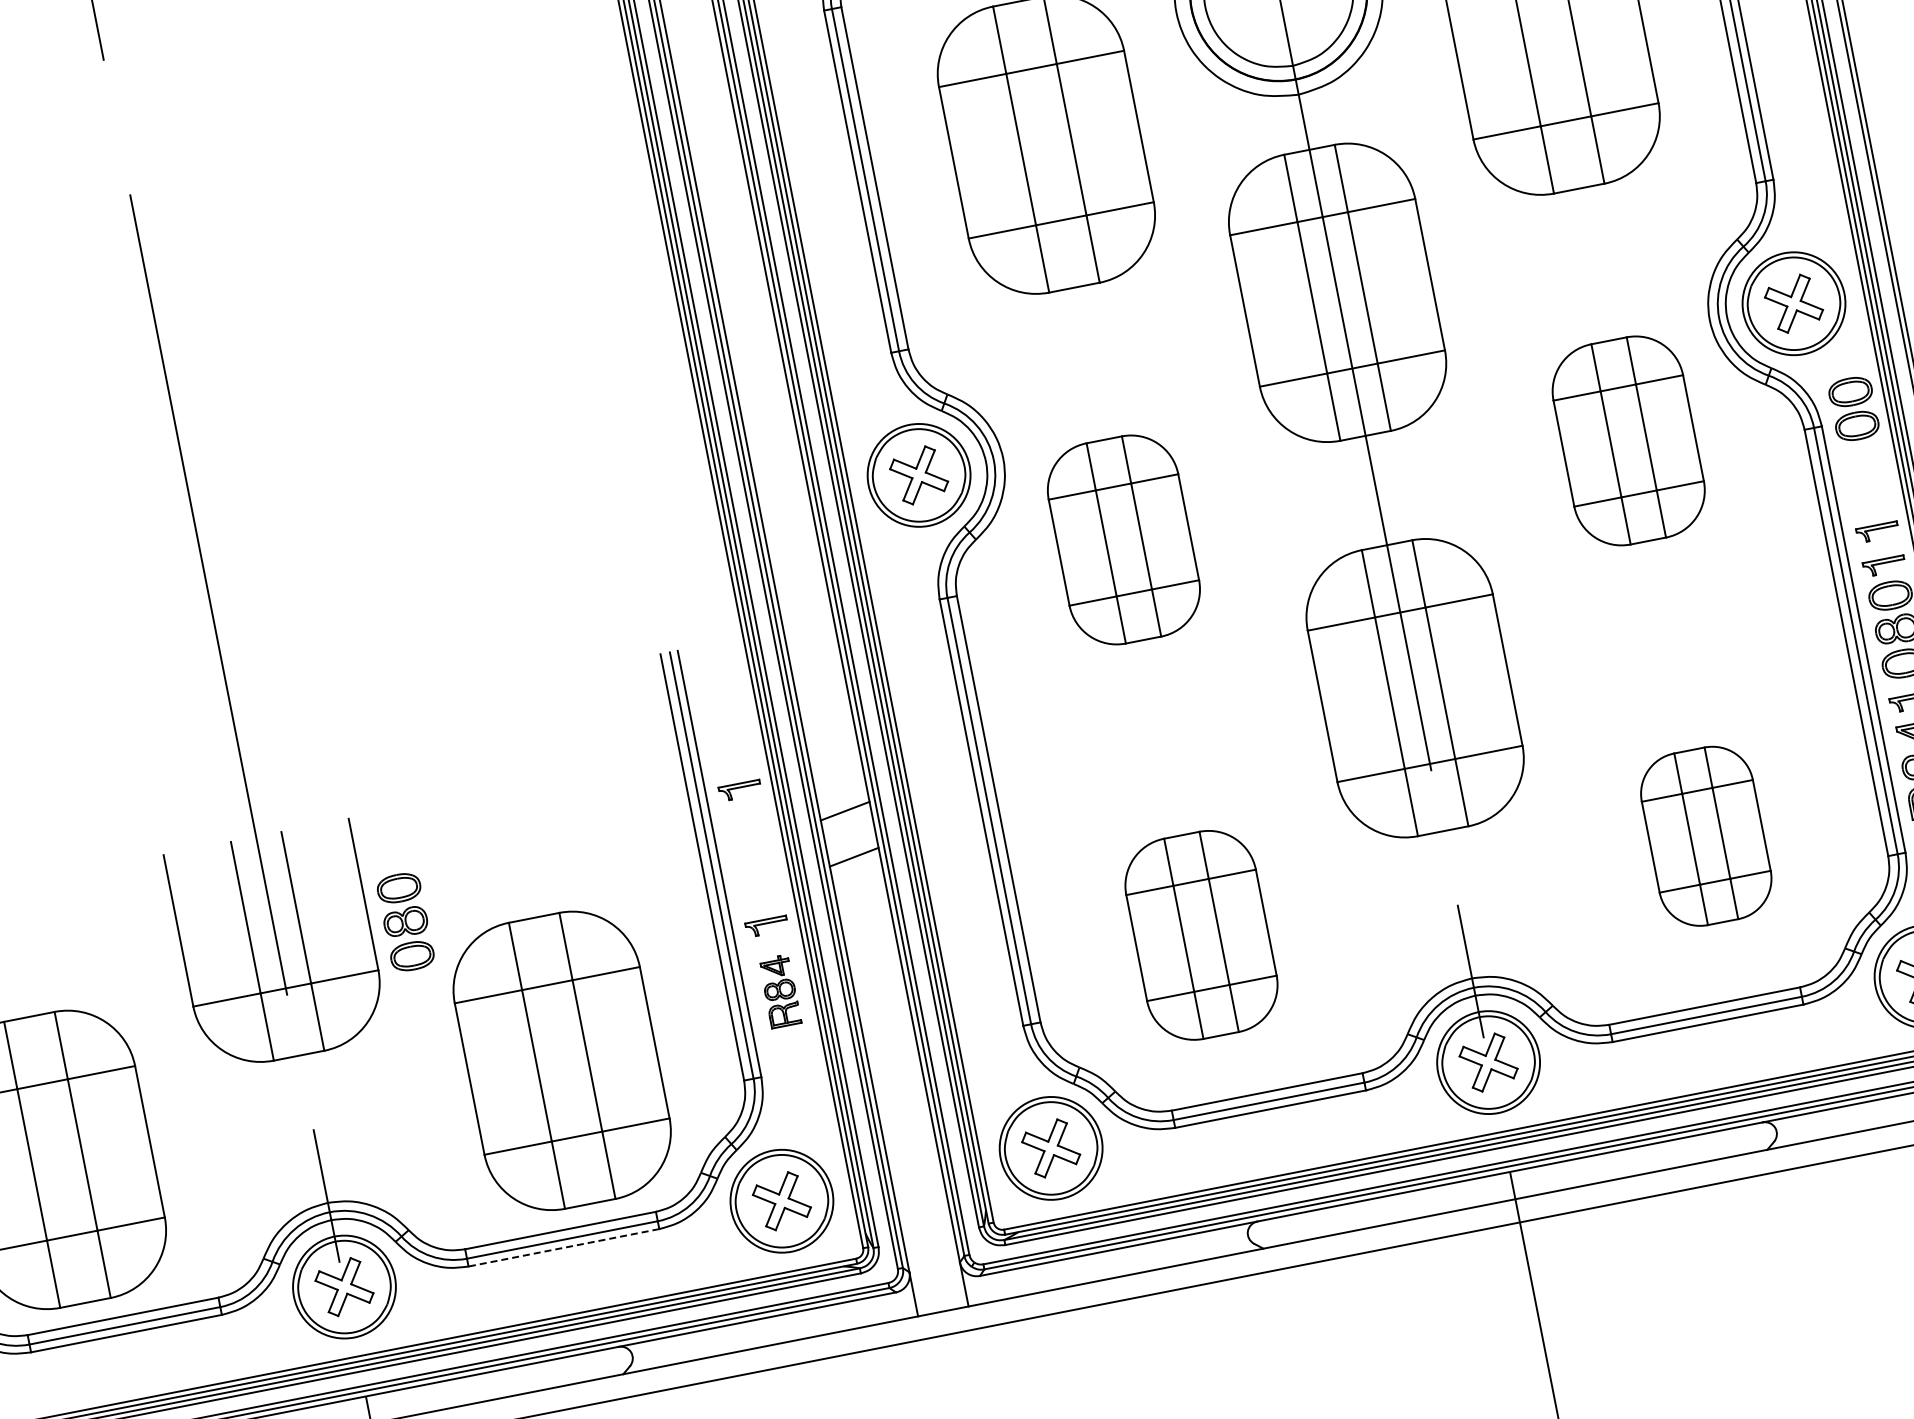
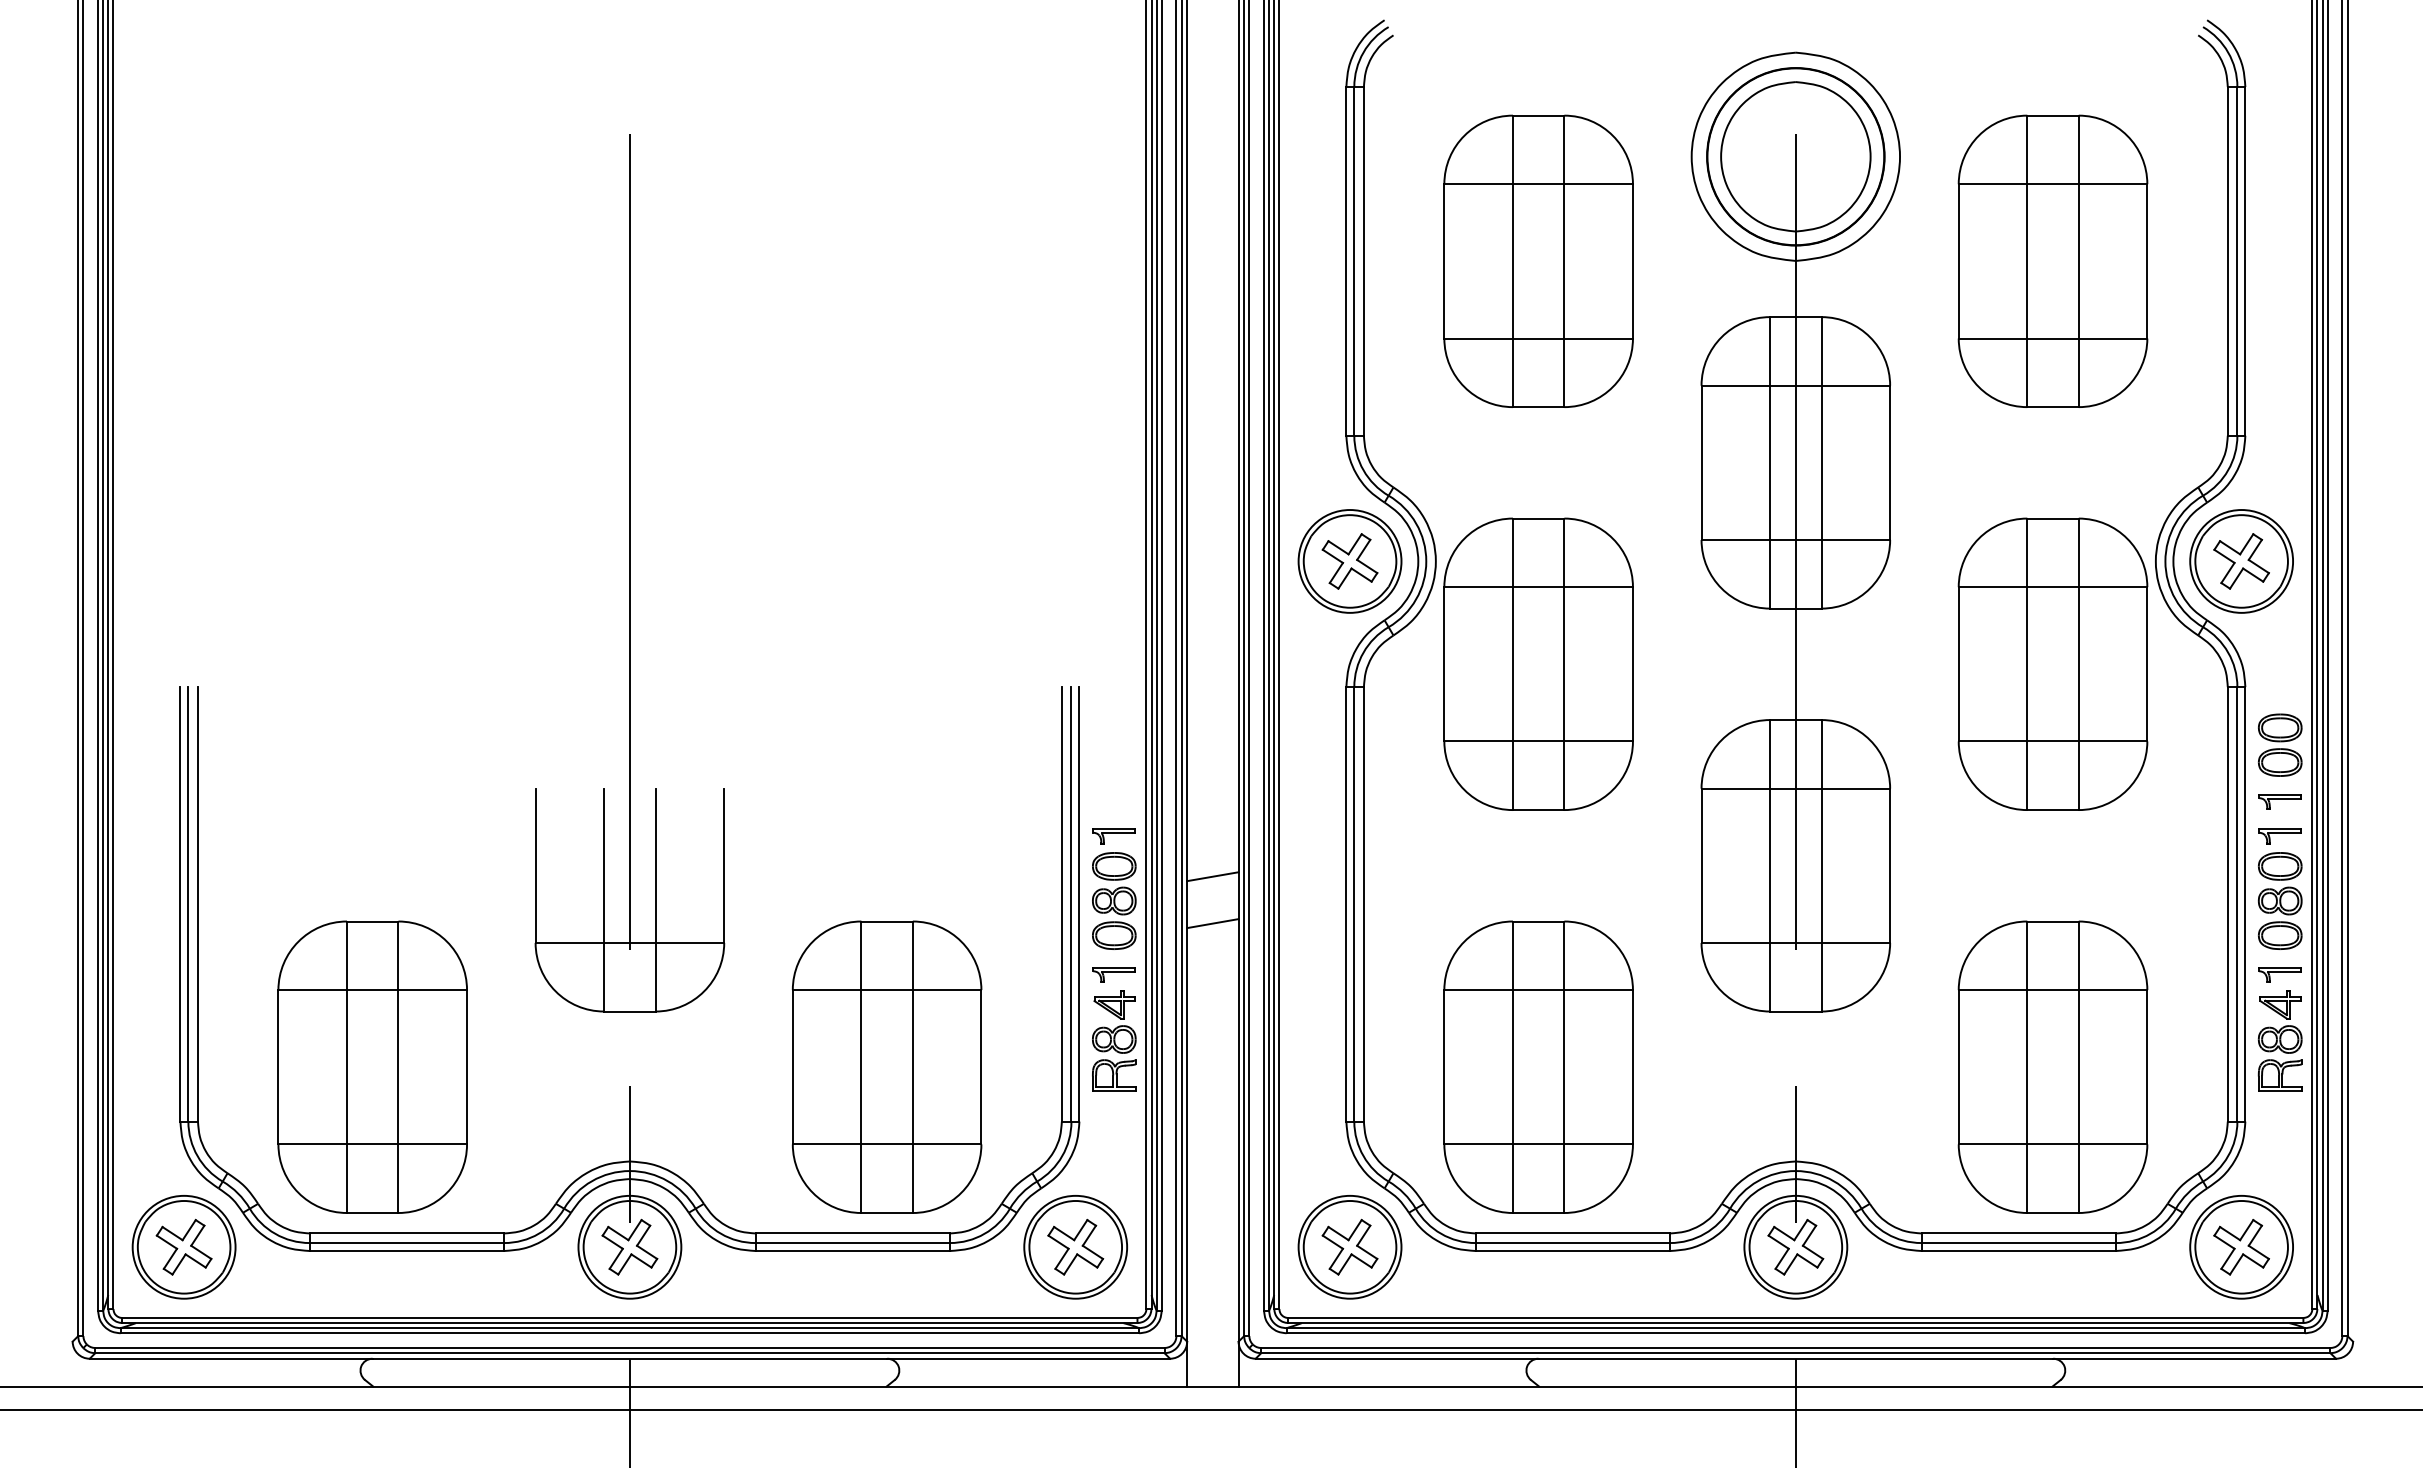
part: (1853, 408) -> (2279, 744), moved
part: (1628, 440) -> (2052, 663), size x1.43
part: (1123, 539) -> (1538, 663), size x1.43
part: (1705, 835) -> (2052, 1066), size x1.67
part: (405, 921) -> (1114, 900), moved
part: (1201, 934) -> (1538, 1066), size x1.43
part: (780, 990) -> (1114, 1040), size x1.43
line: (563, 1248) -> (852, 1251), dashed -> solid

